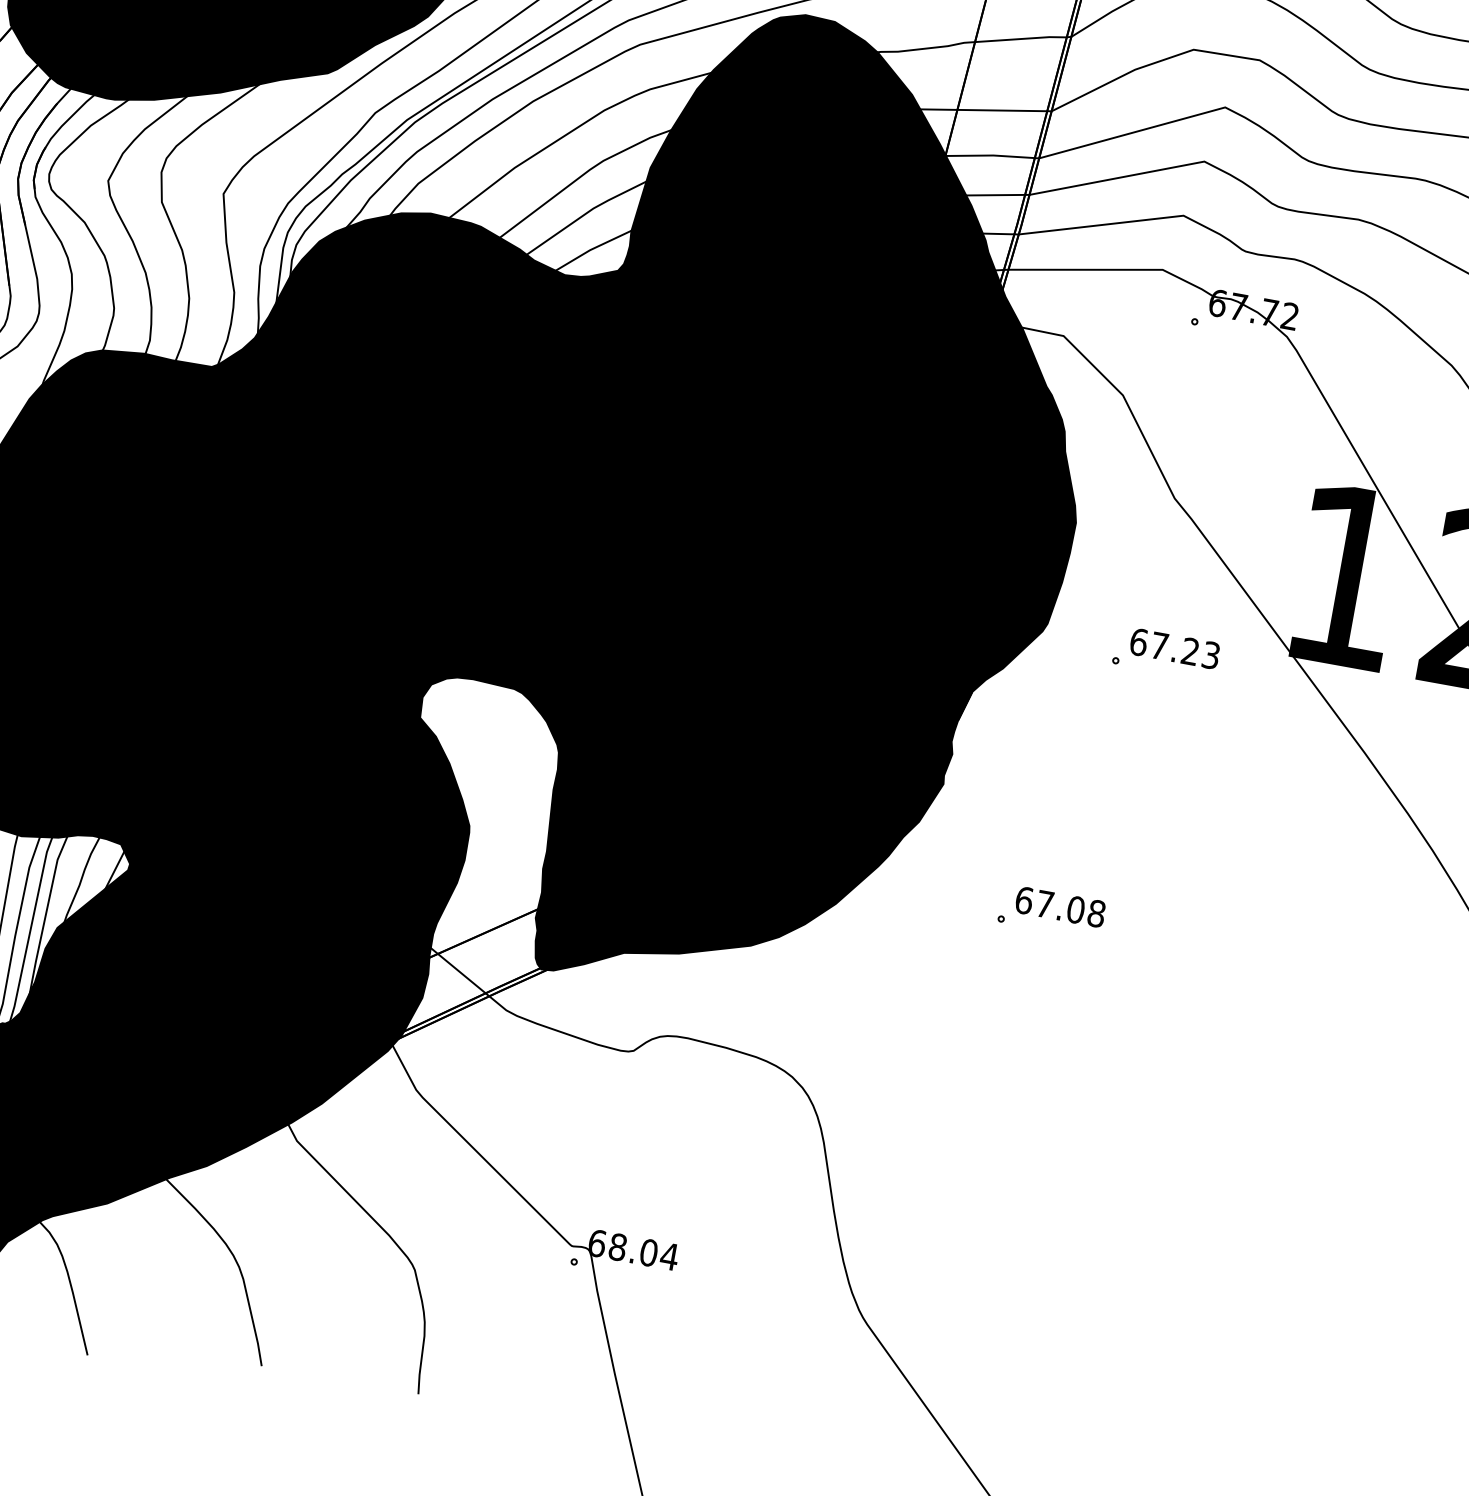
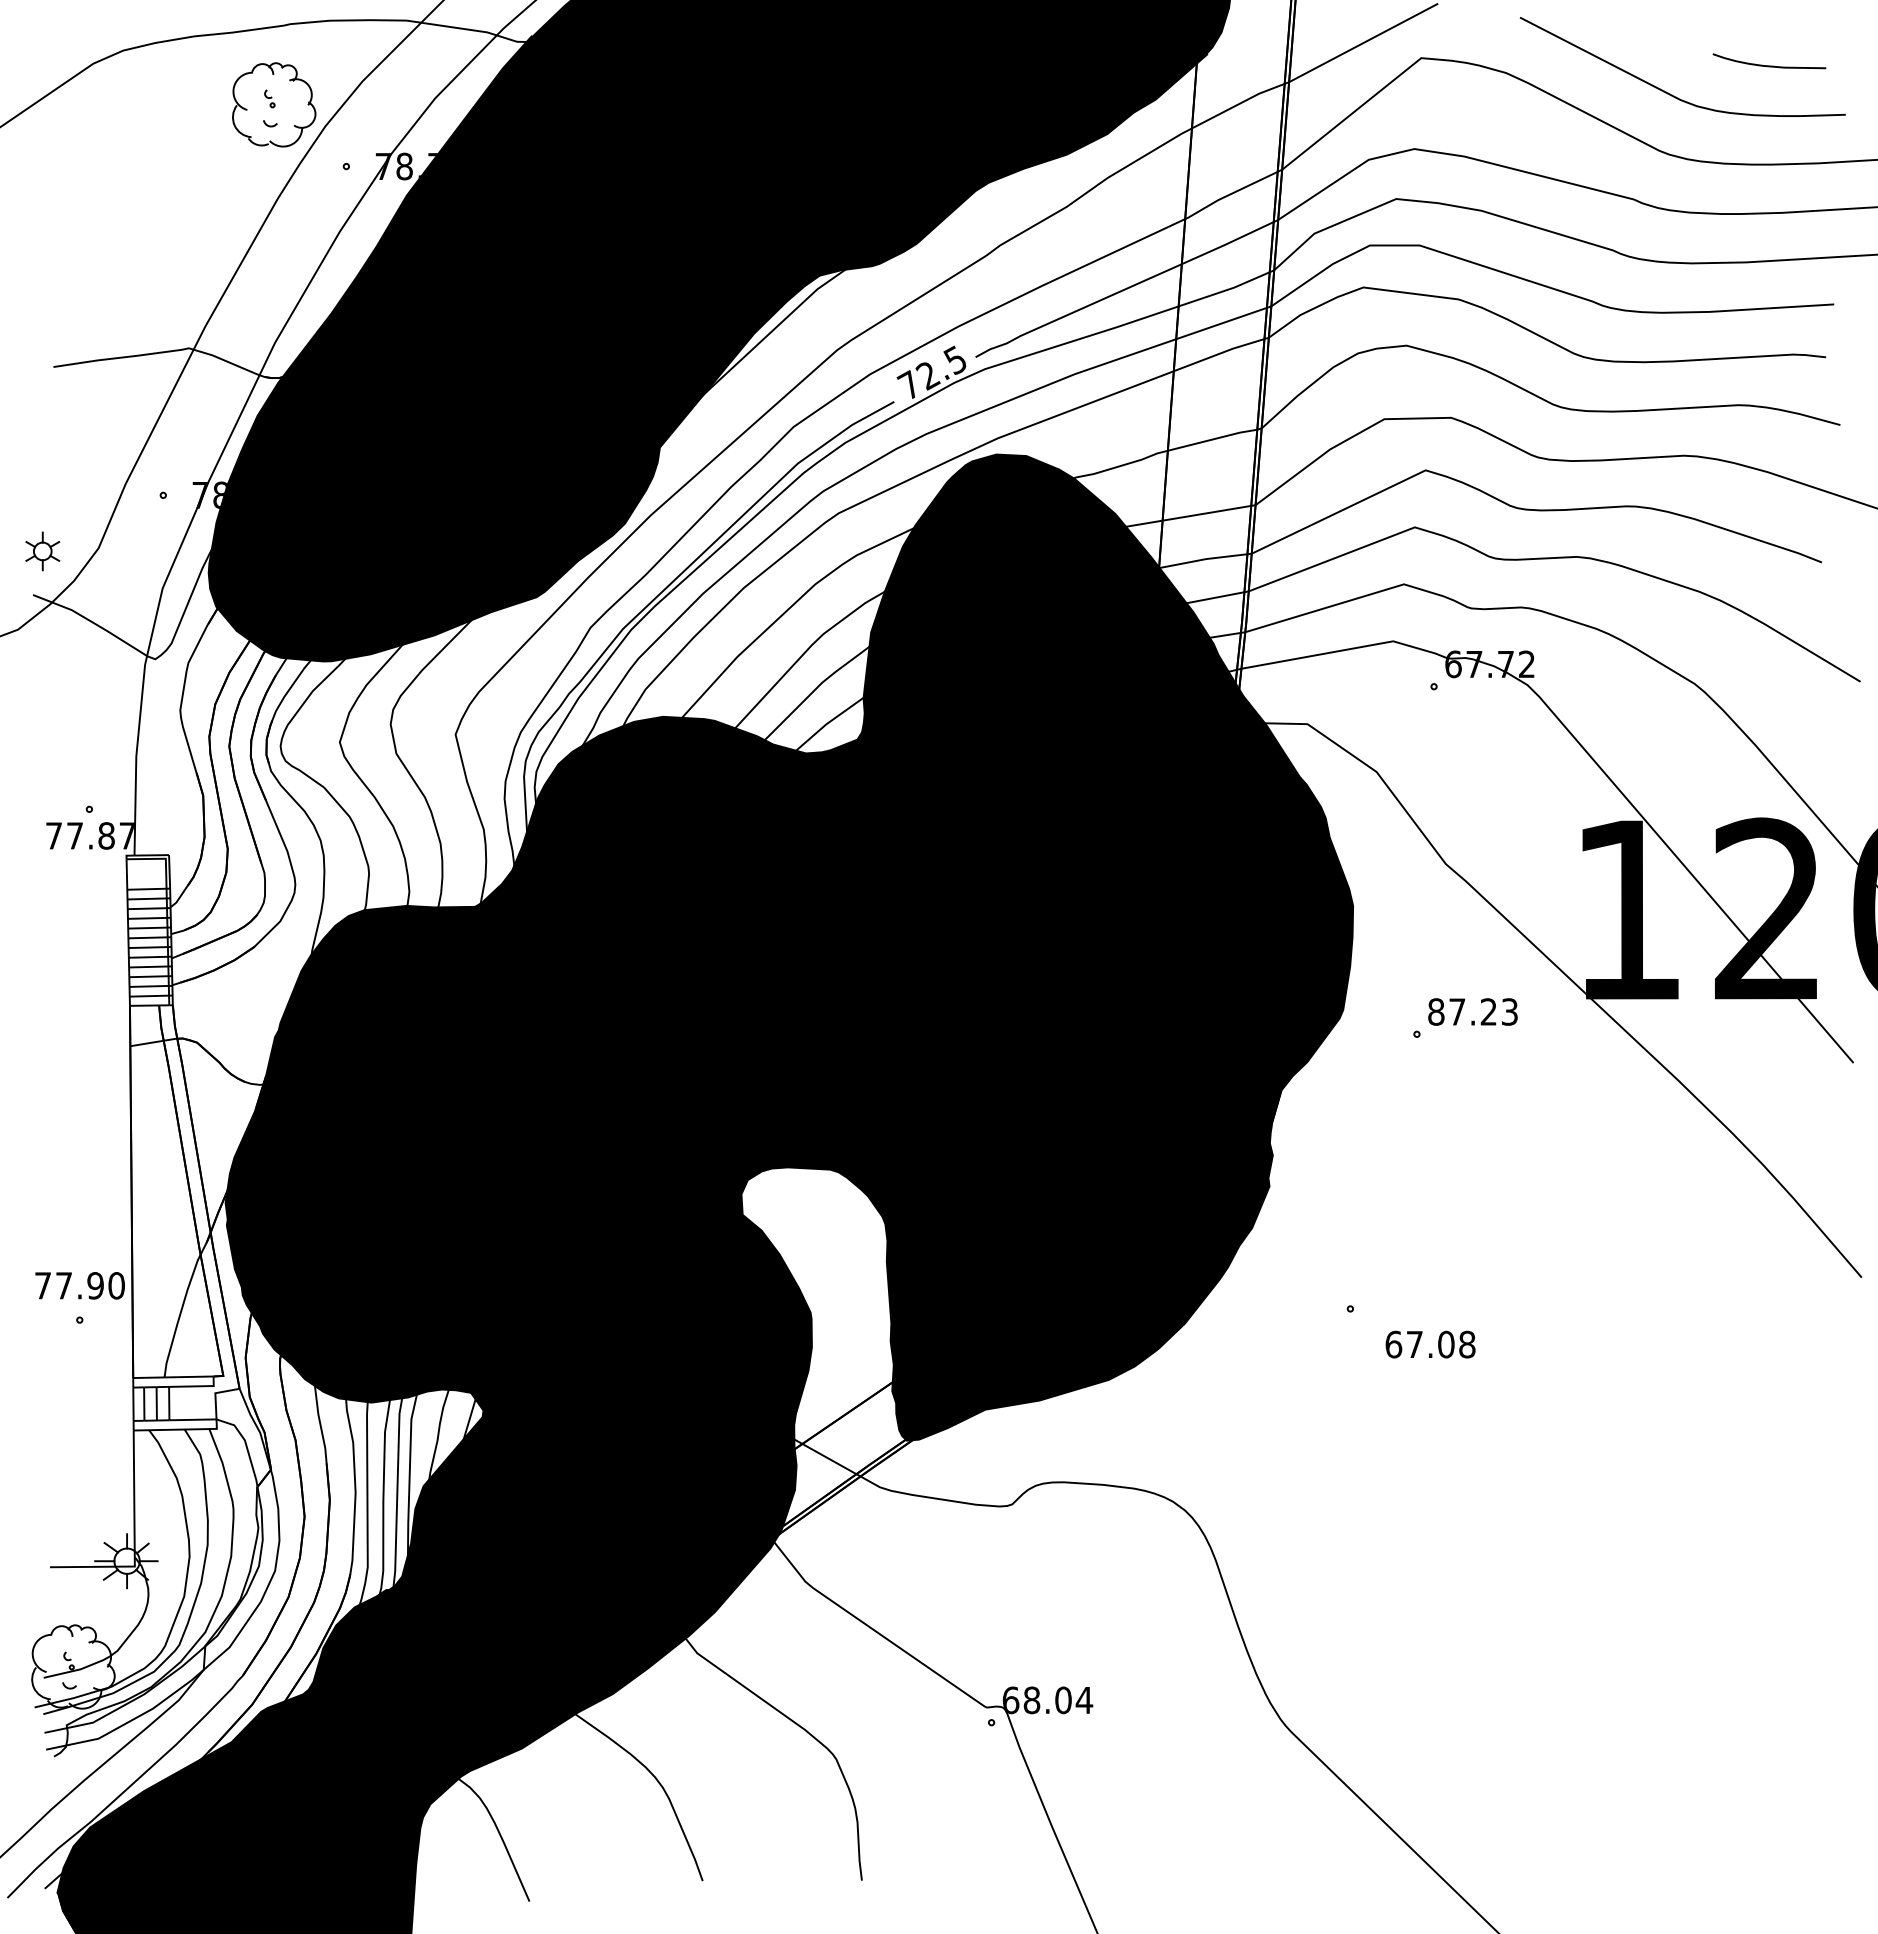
text: (1139, 641) -> (1436, 1011), 67.23 -> 87.23
text: (1060, 907) -> (1430, 1344), moved

